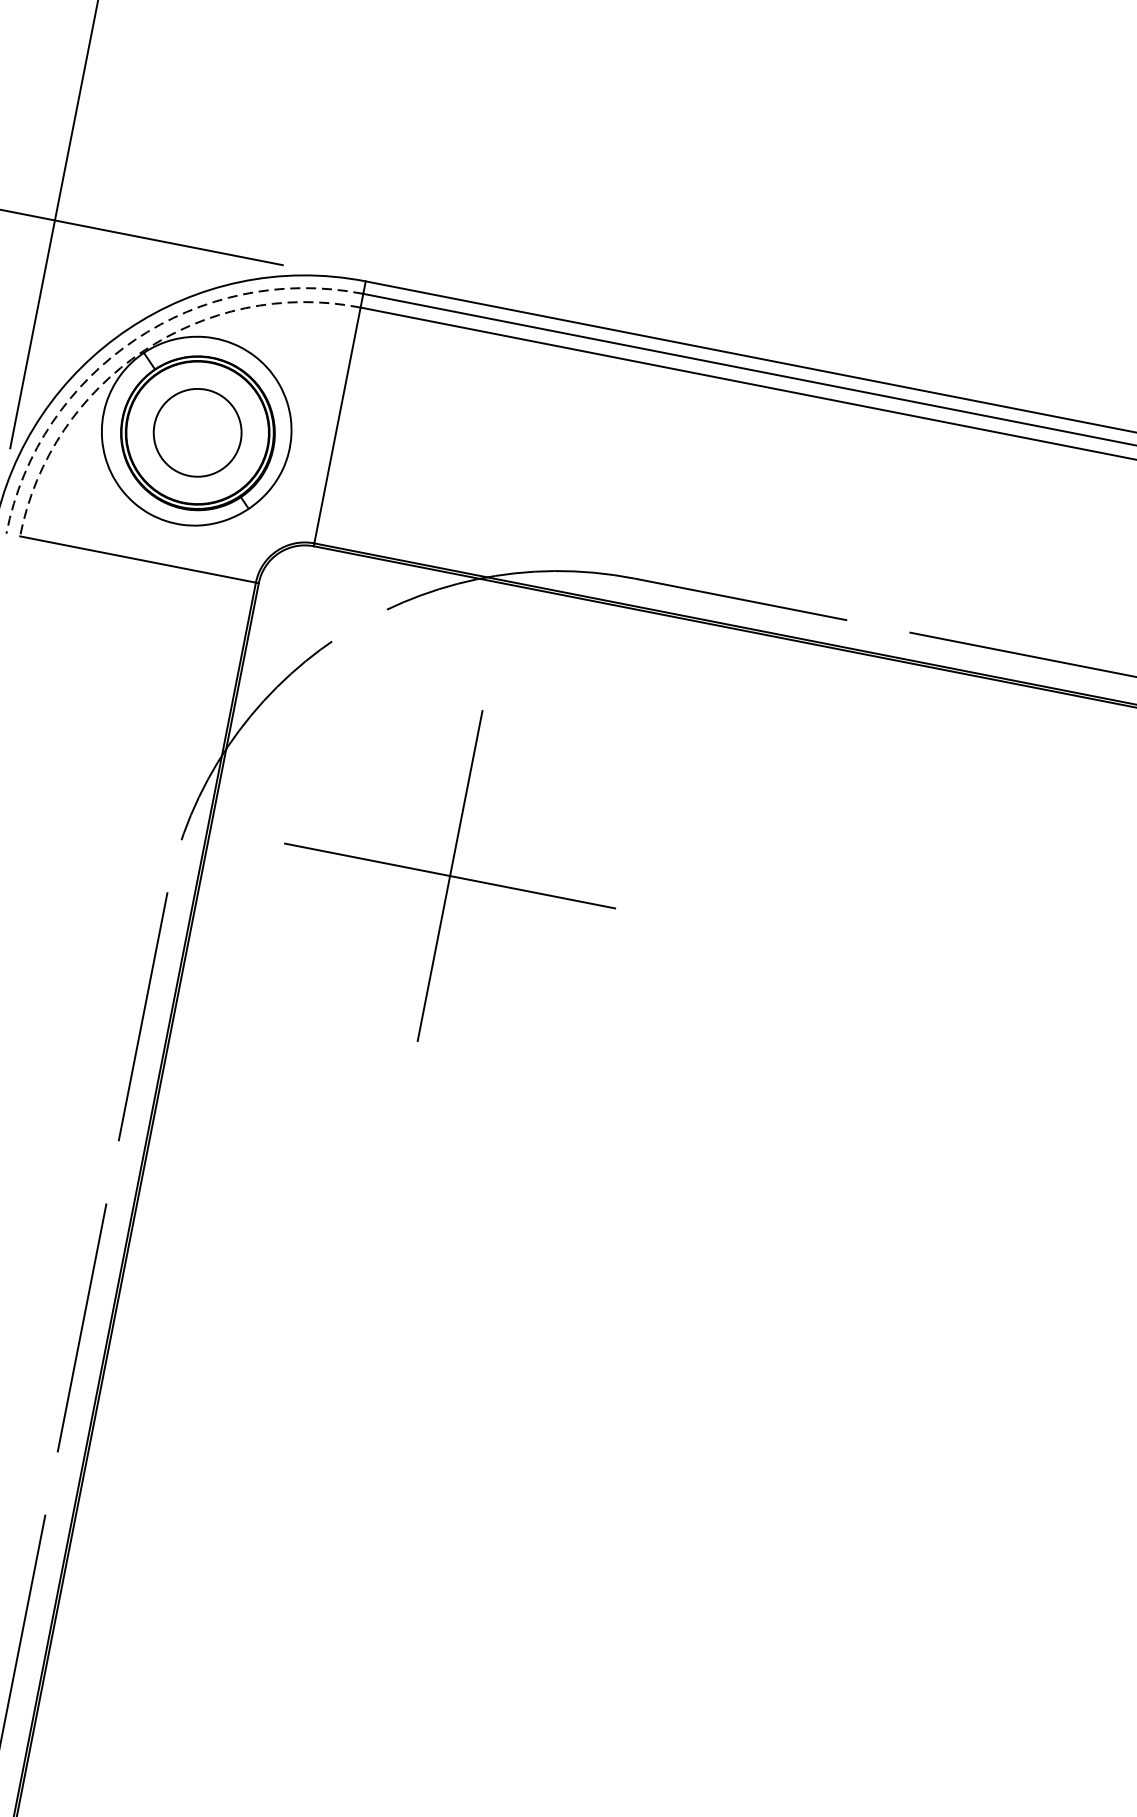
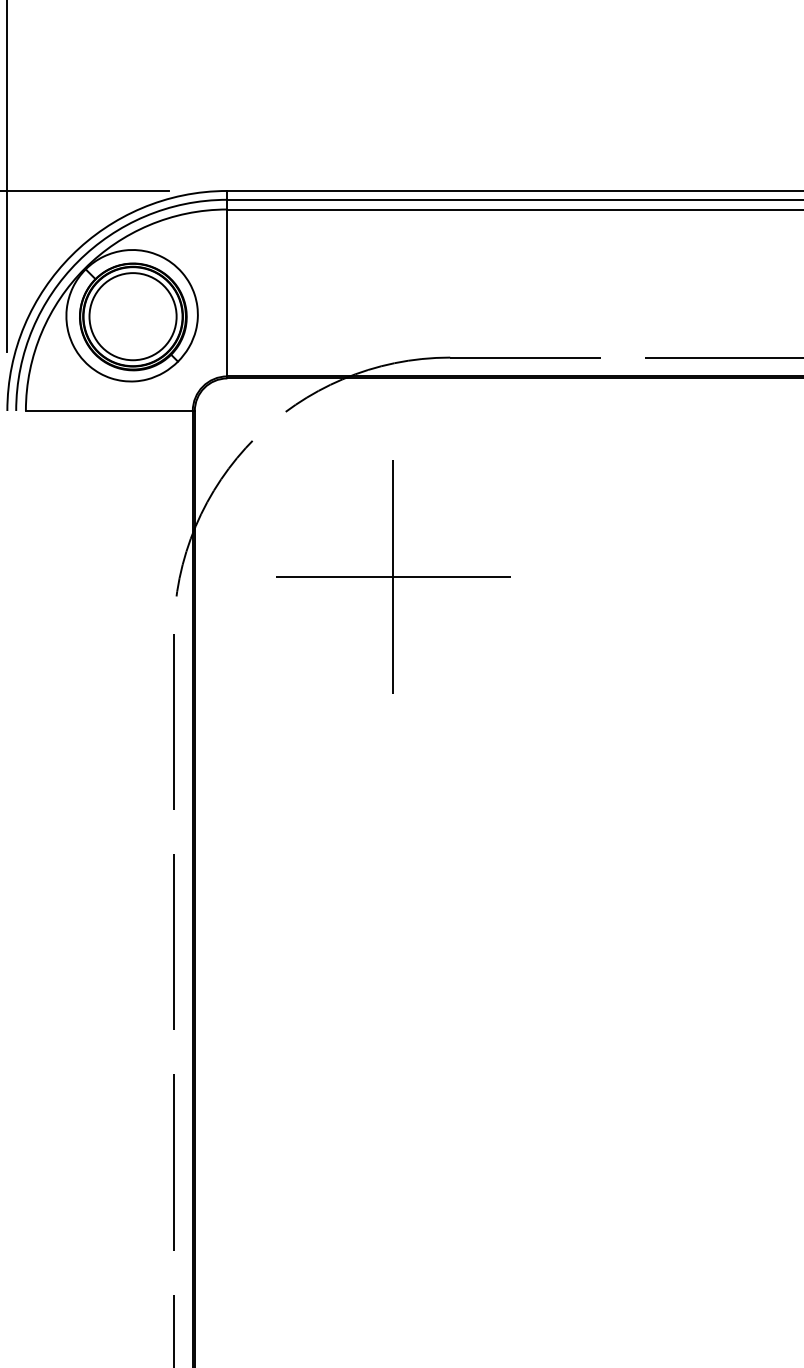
arc: (135, 339) -> (78, 261), dashed -> solid
arc: (142, 351) -> (84, 268), dashed -> solid
circle: (196, 432) -> (132, 316), size x1.43
part: (450, 875) -> (393, 576), moved

